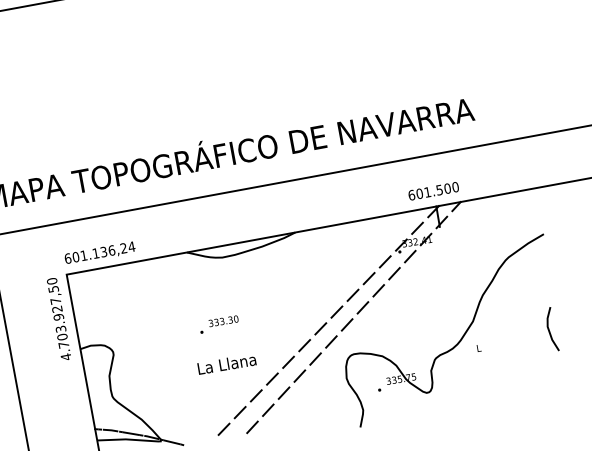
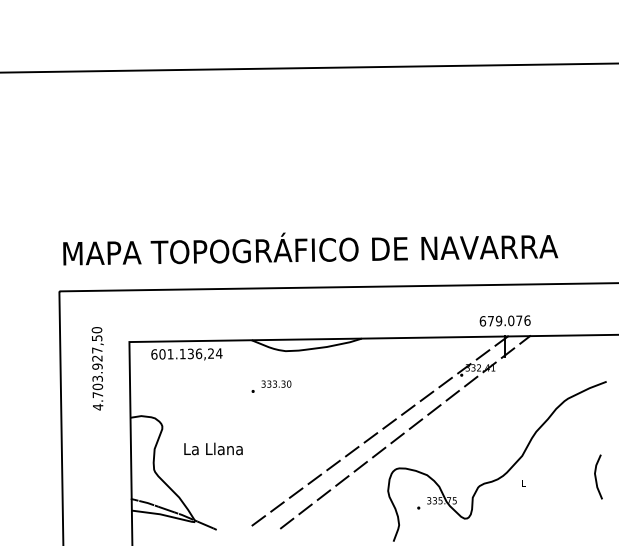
text: (436, 190) -> (508, 320), 601.500 -> 679.076
text: (99, 253) -> (186, 354), moved
text: (59, 319) -> (97, 368), moved
text: (219, 324) -> (271, 386), moved
text: (226, 363) -> (213, 448), moved

